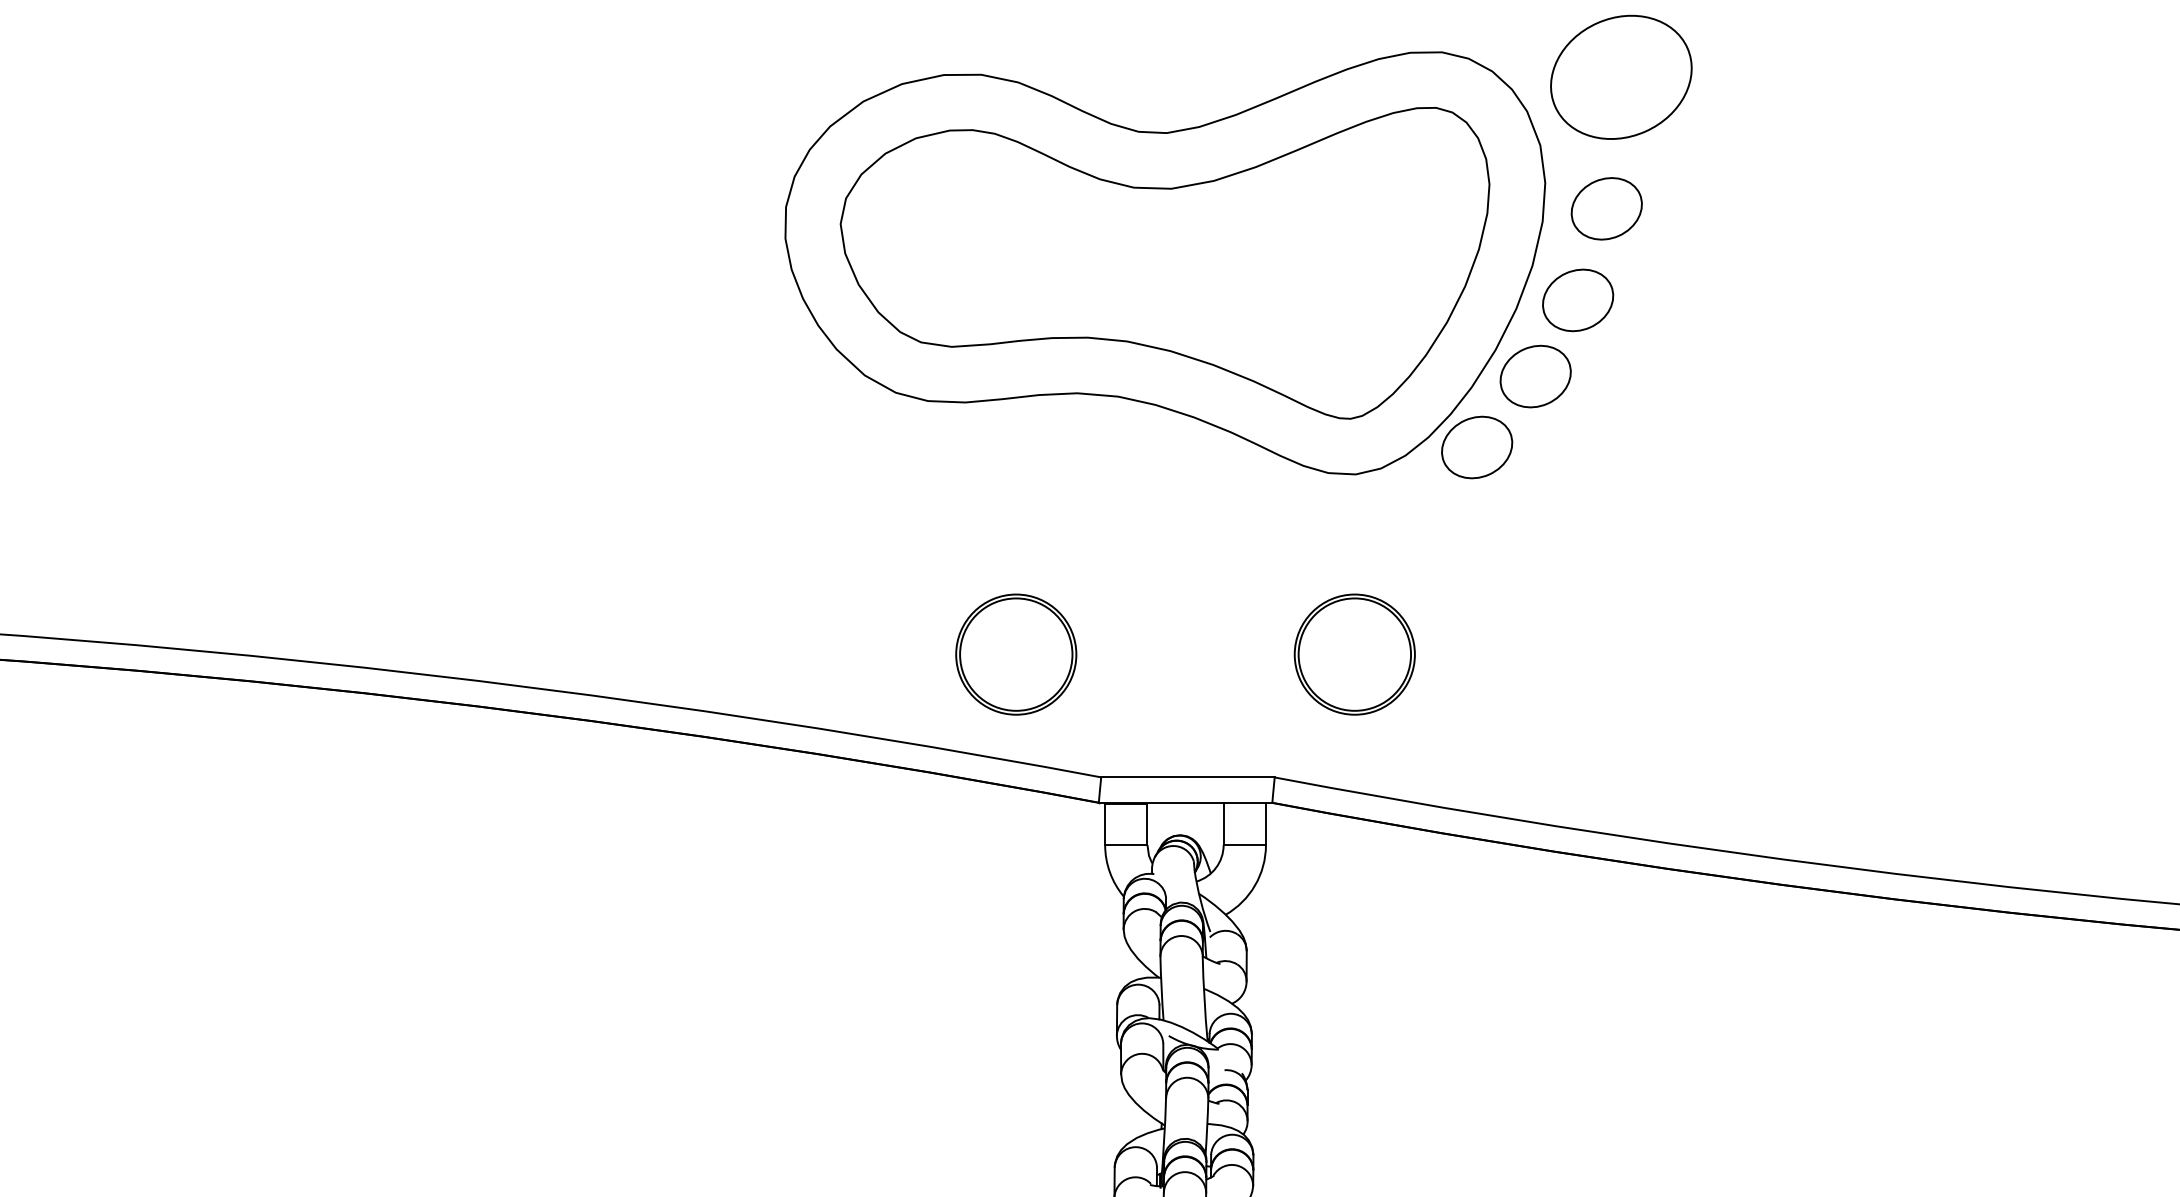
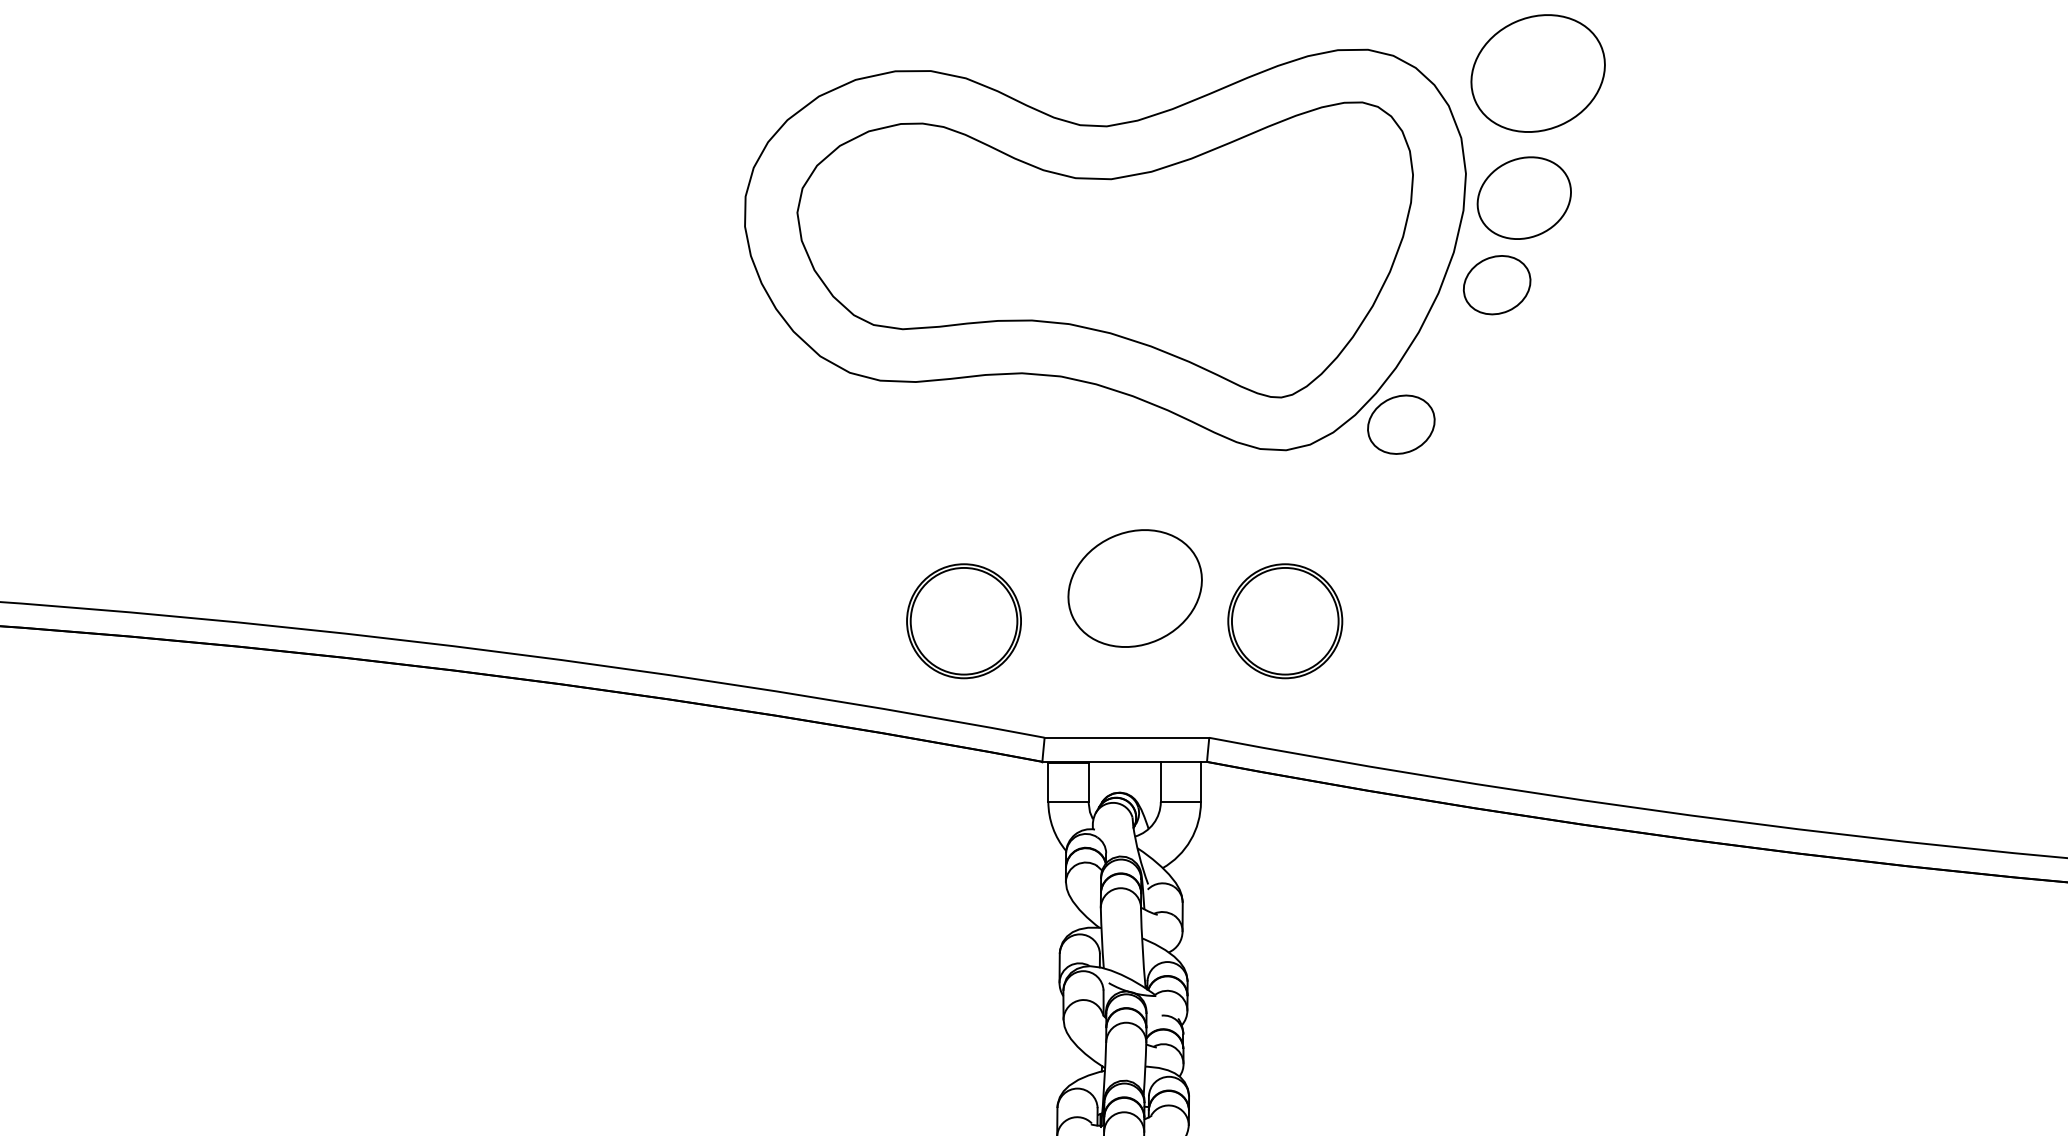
part: (1606, 209) -> (1524, 198), size x1.4
part: (1535, 376) -> (1456, 357), removed
part: (1195, 620) -> (1134, 588), added

